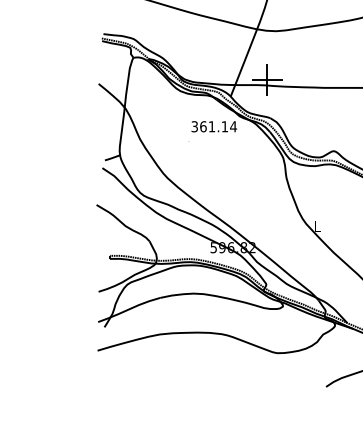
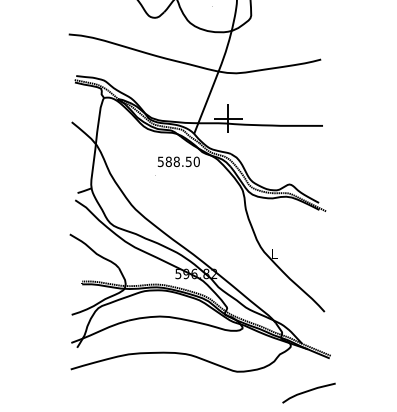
text: (213, 126) -> (178, 161), 361.14 -> 588.50

